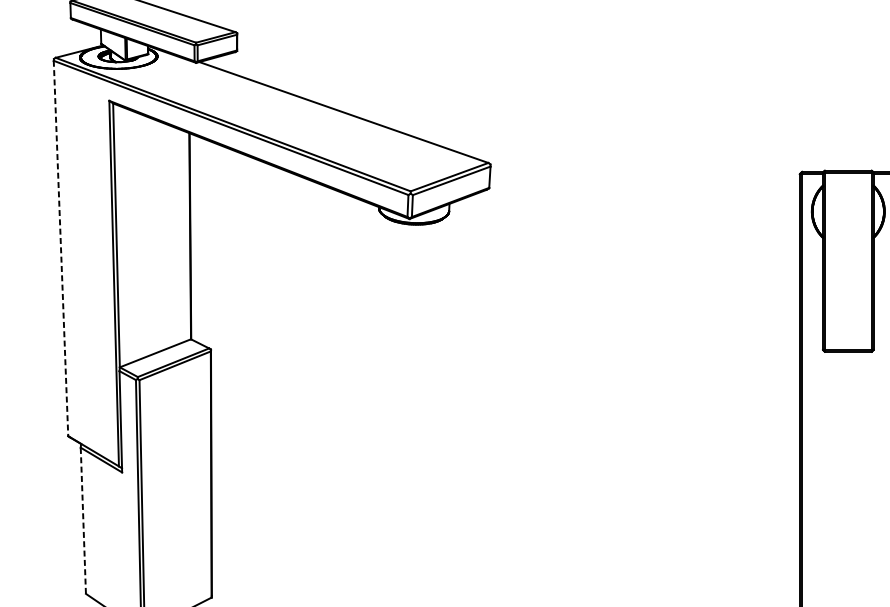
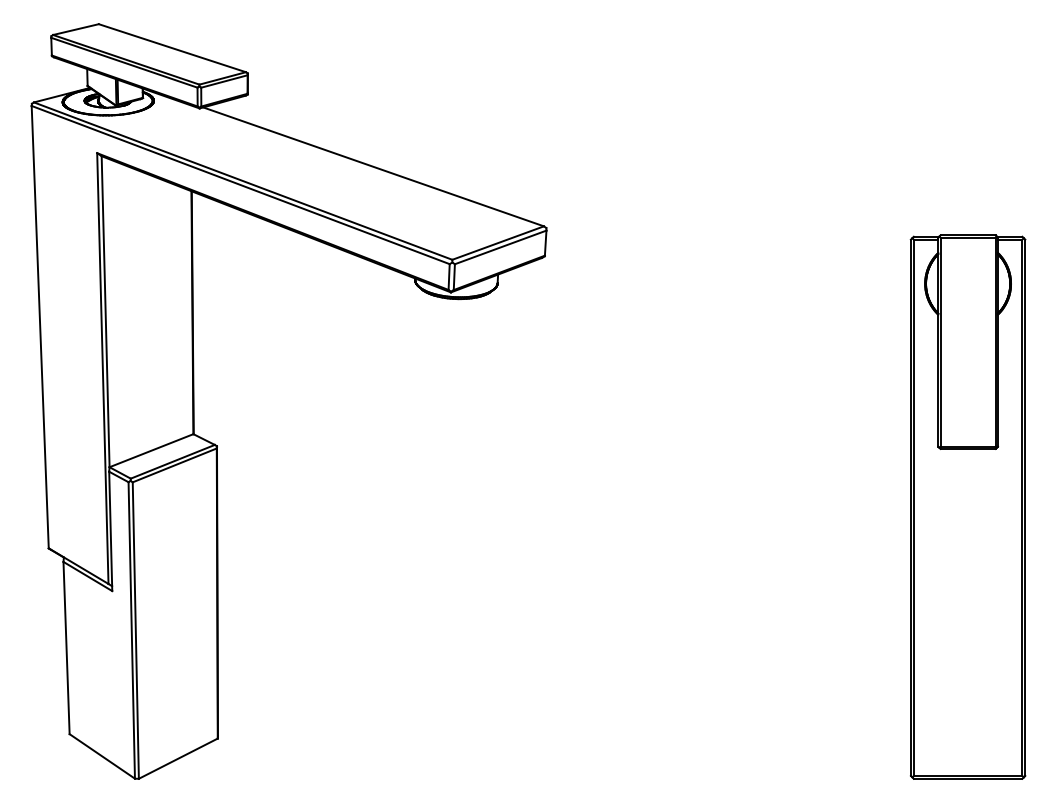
line: (61, 248) -> (40, 327), dashed -> solid
line: (83, 520) -> (66, 647), dashed -> solid

